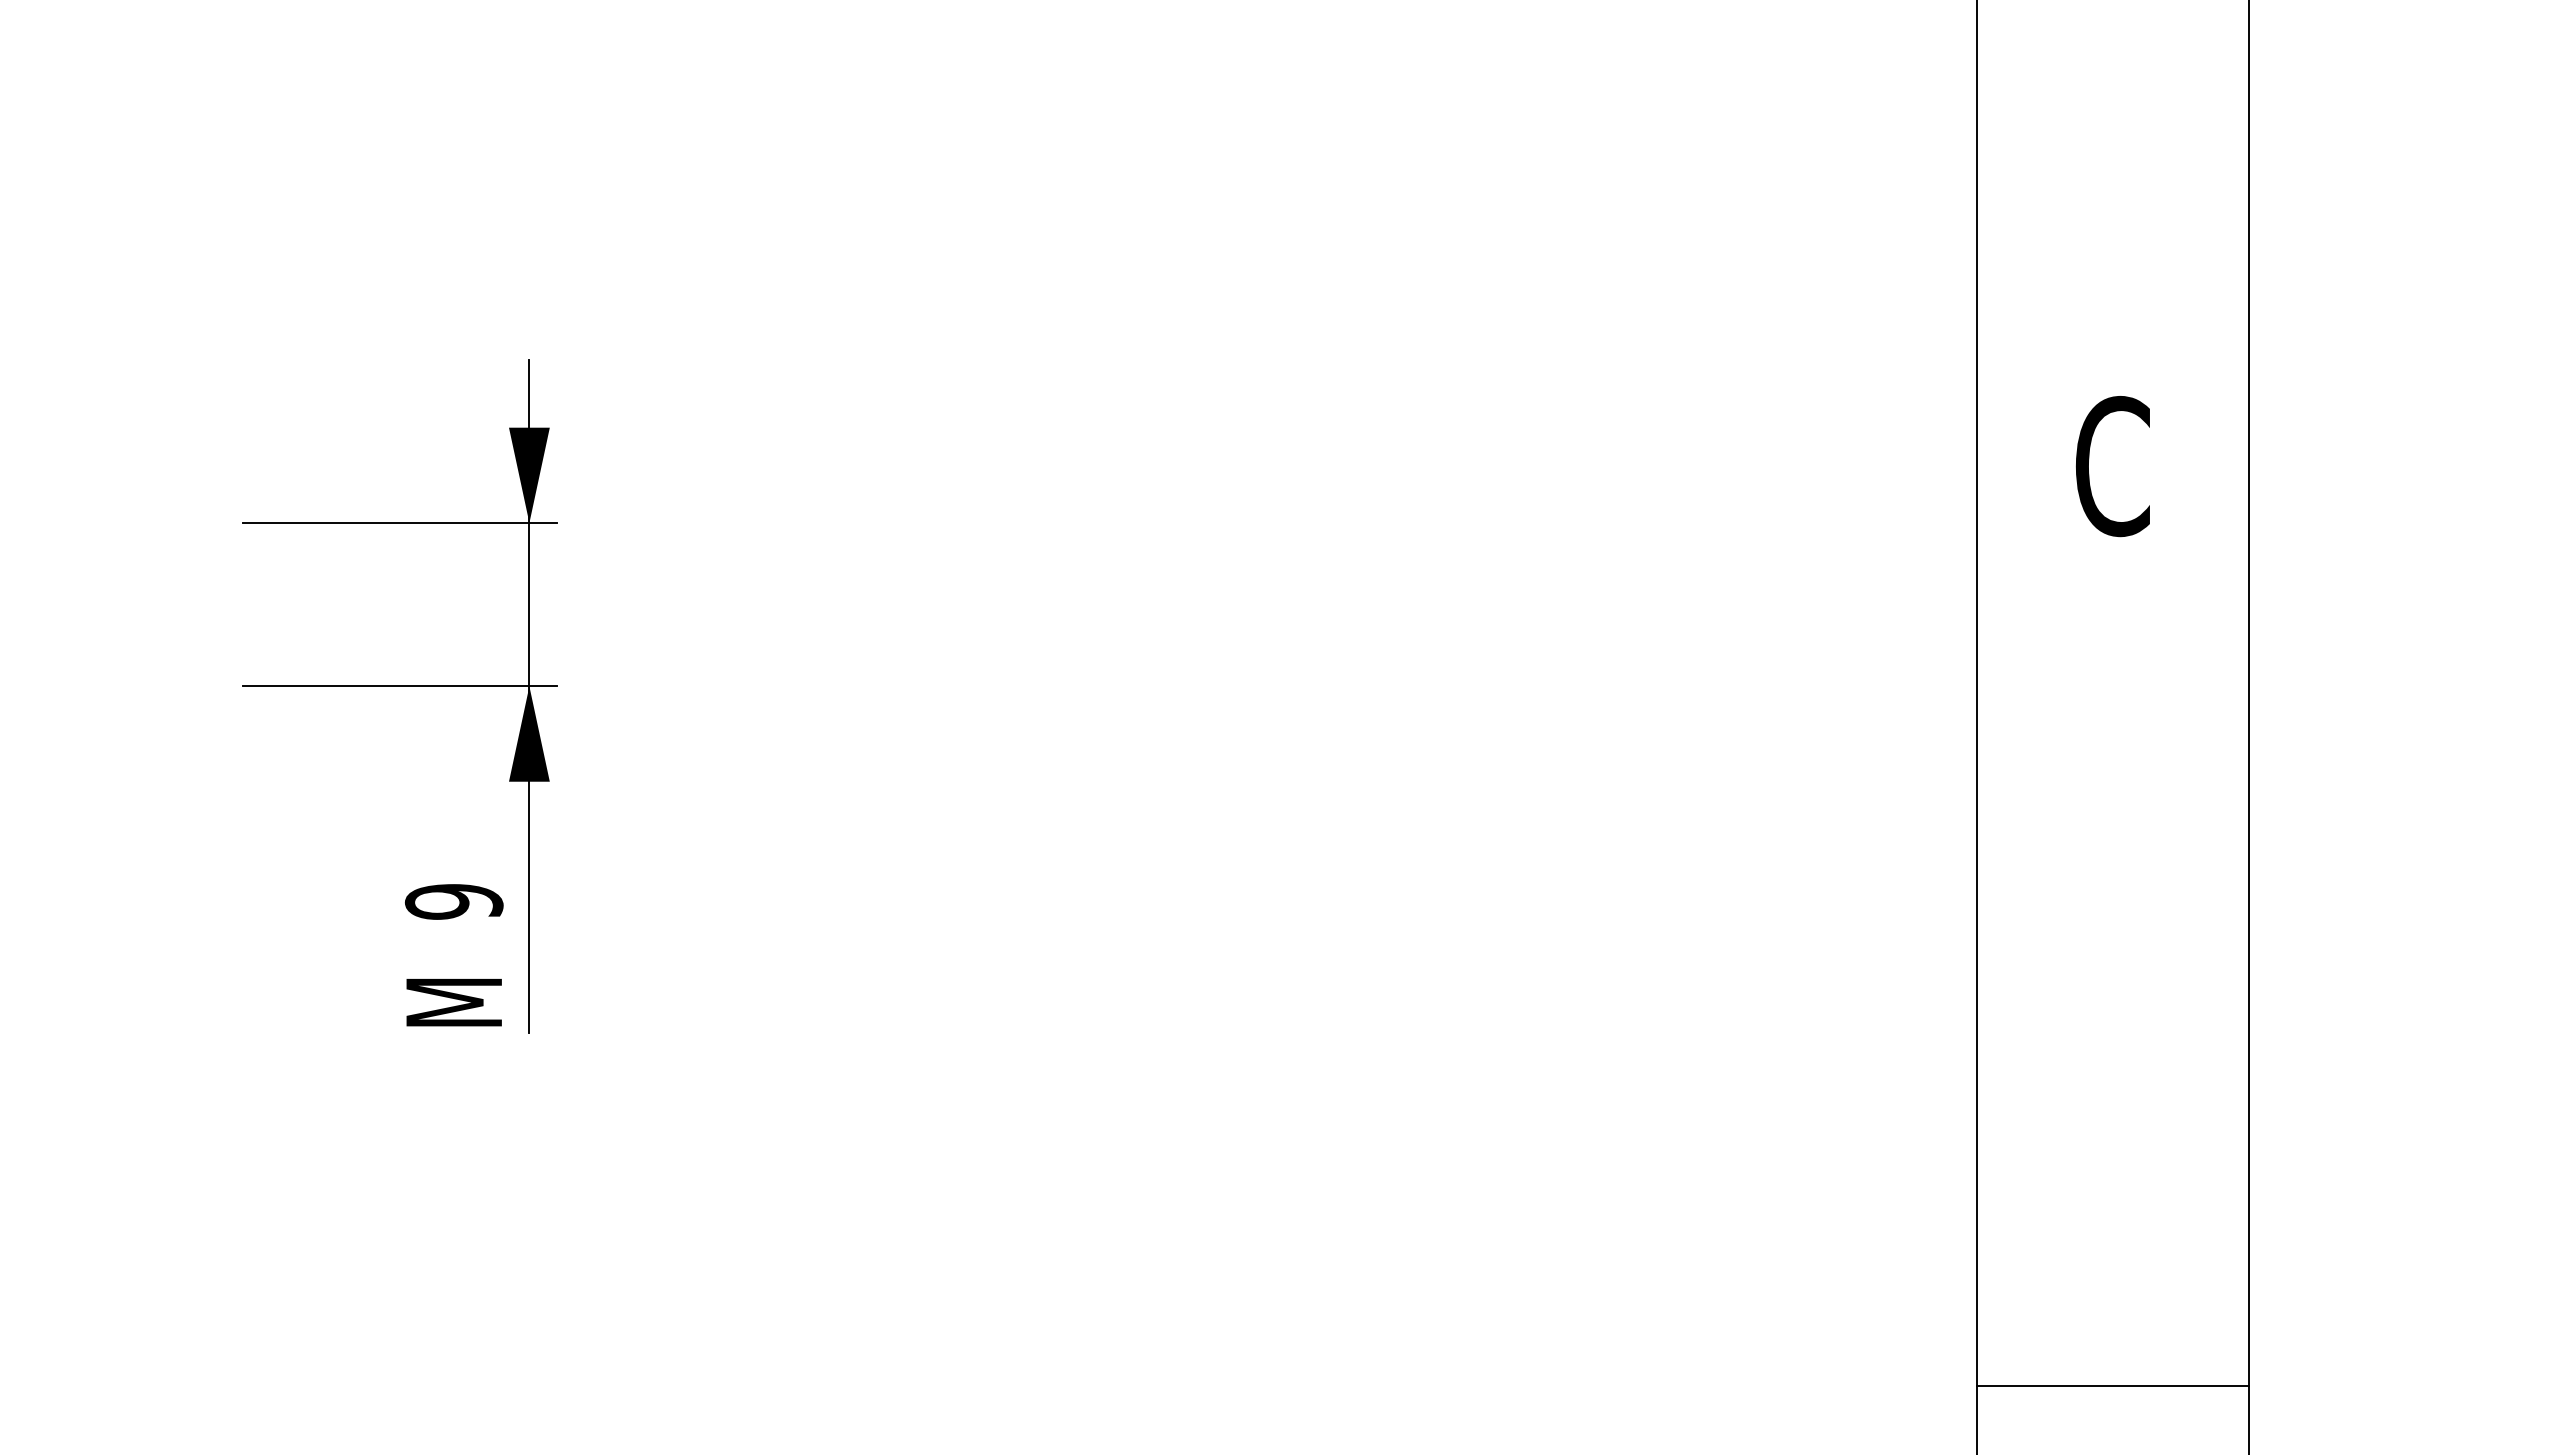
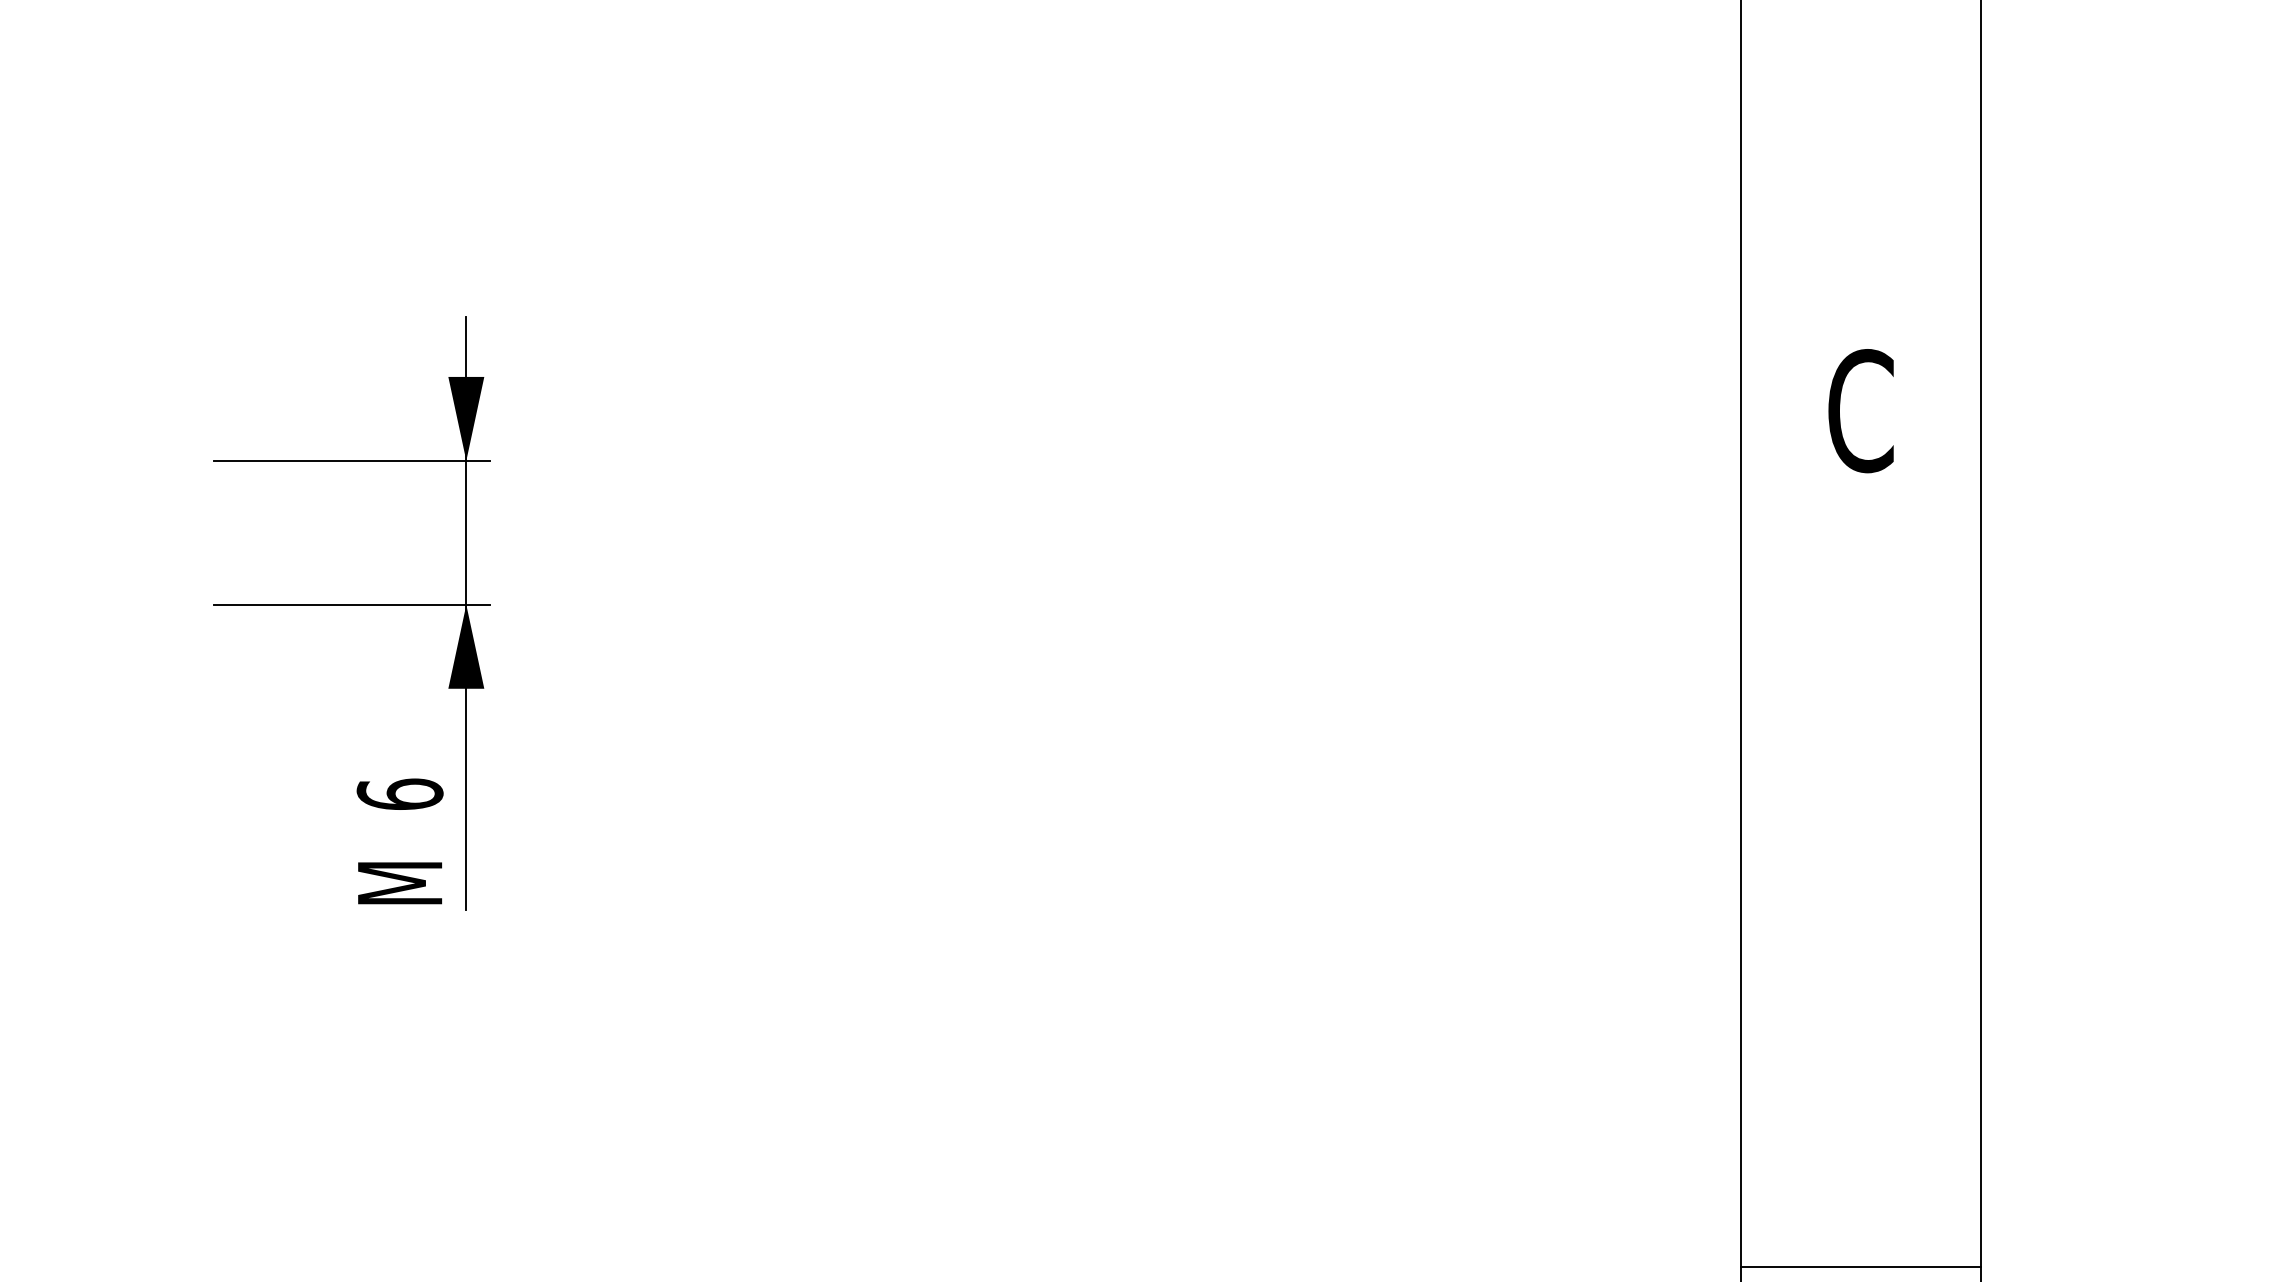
text: (453, 901) -> (399, 794), 9 -> 6
line: (2112, 1385) -> (1860, 1267), moved

